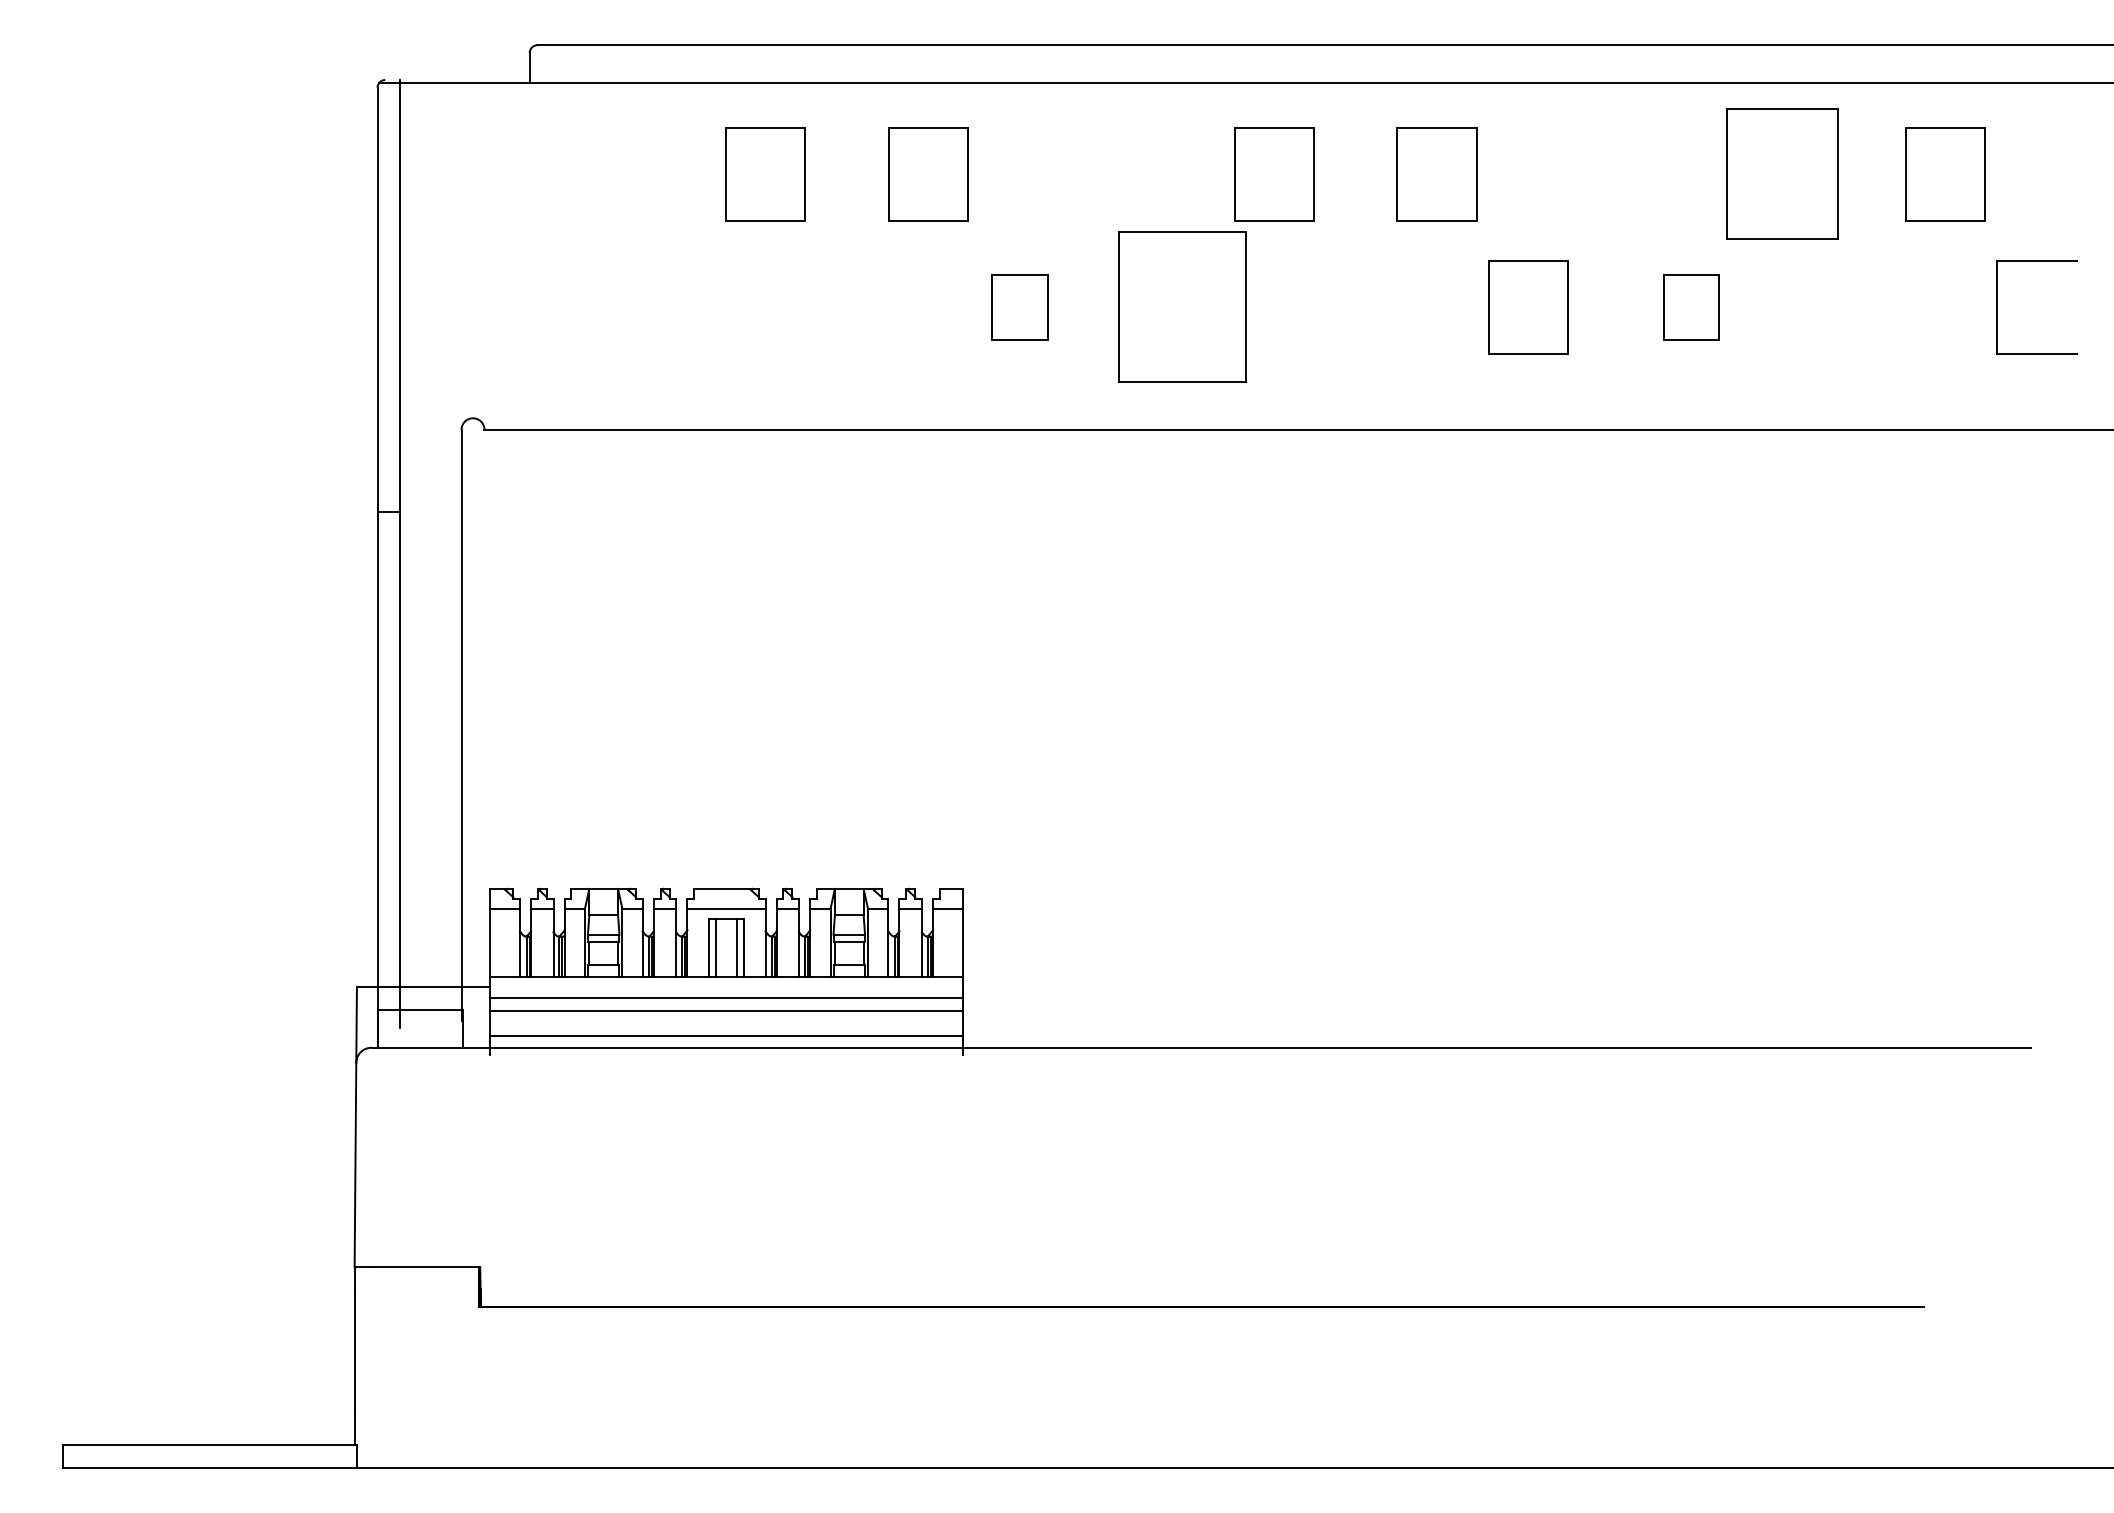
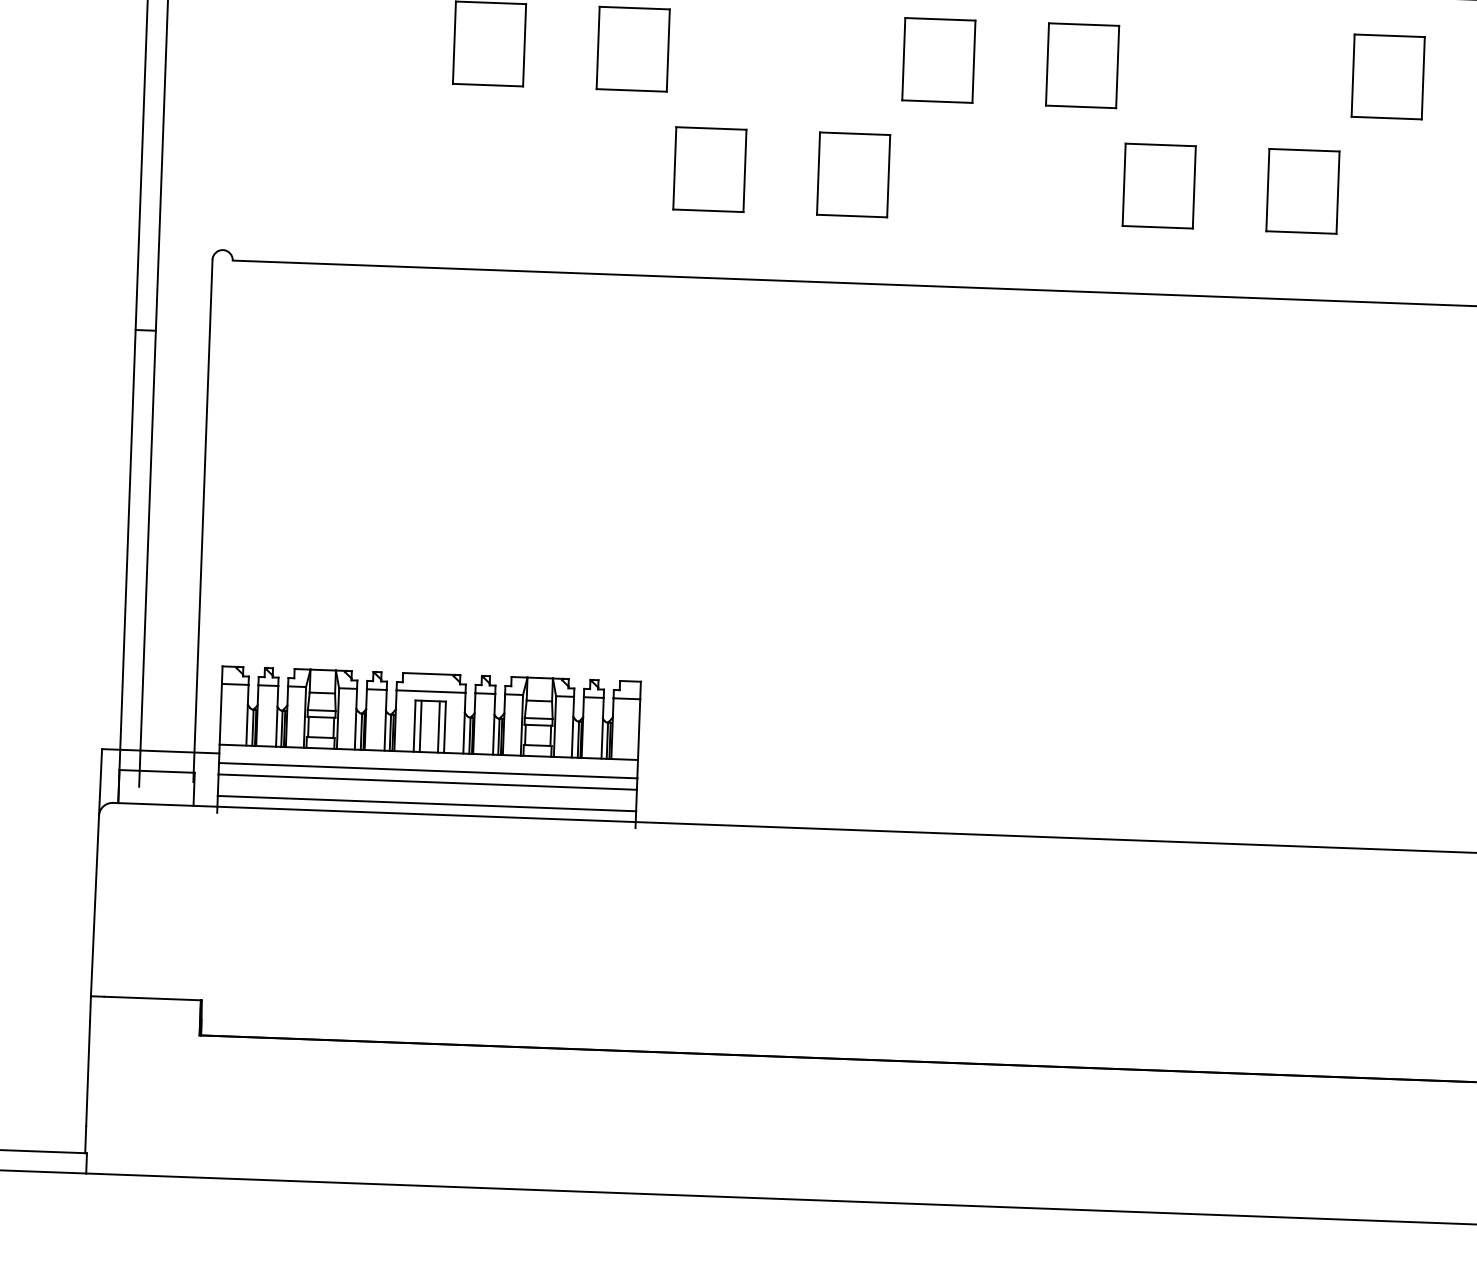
part: (1782, 174) -> (1387, 77), size x0.71
part: (1019, 307) -> (709, 169), size x1.43
part: (1182, 307) -> (853, 175), size x0.62
part: (1691, 307) -> (1303, 191), size x1.43

